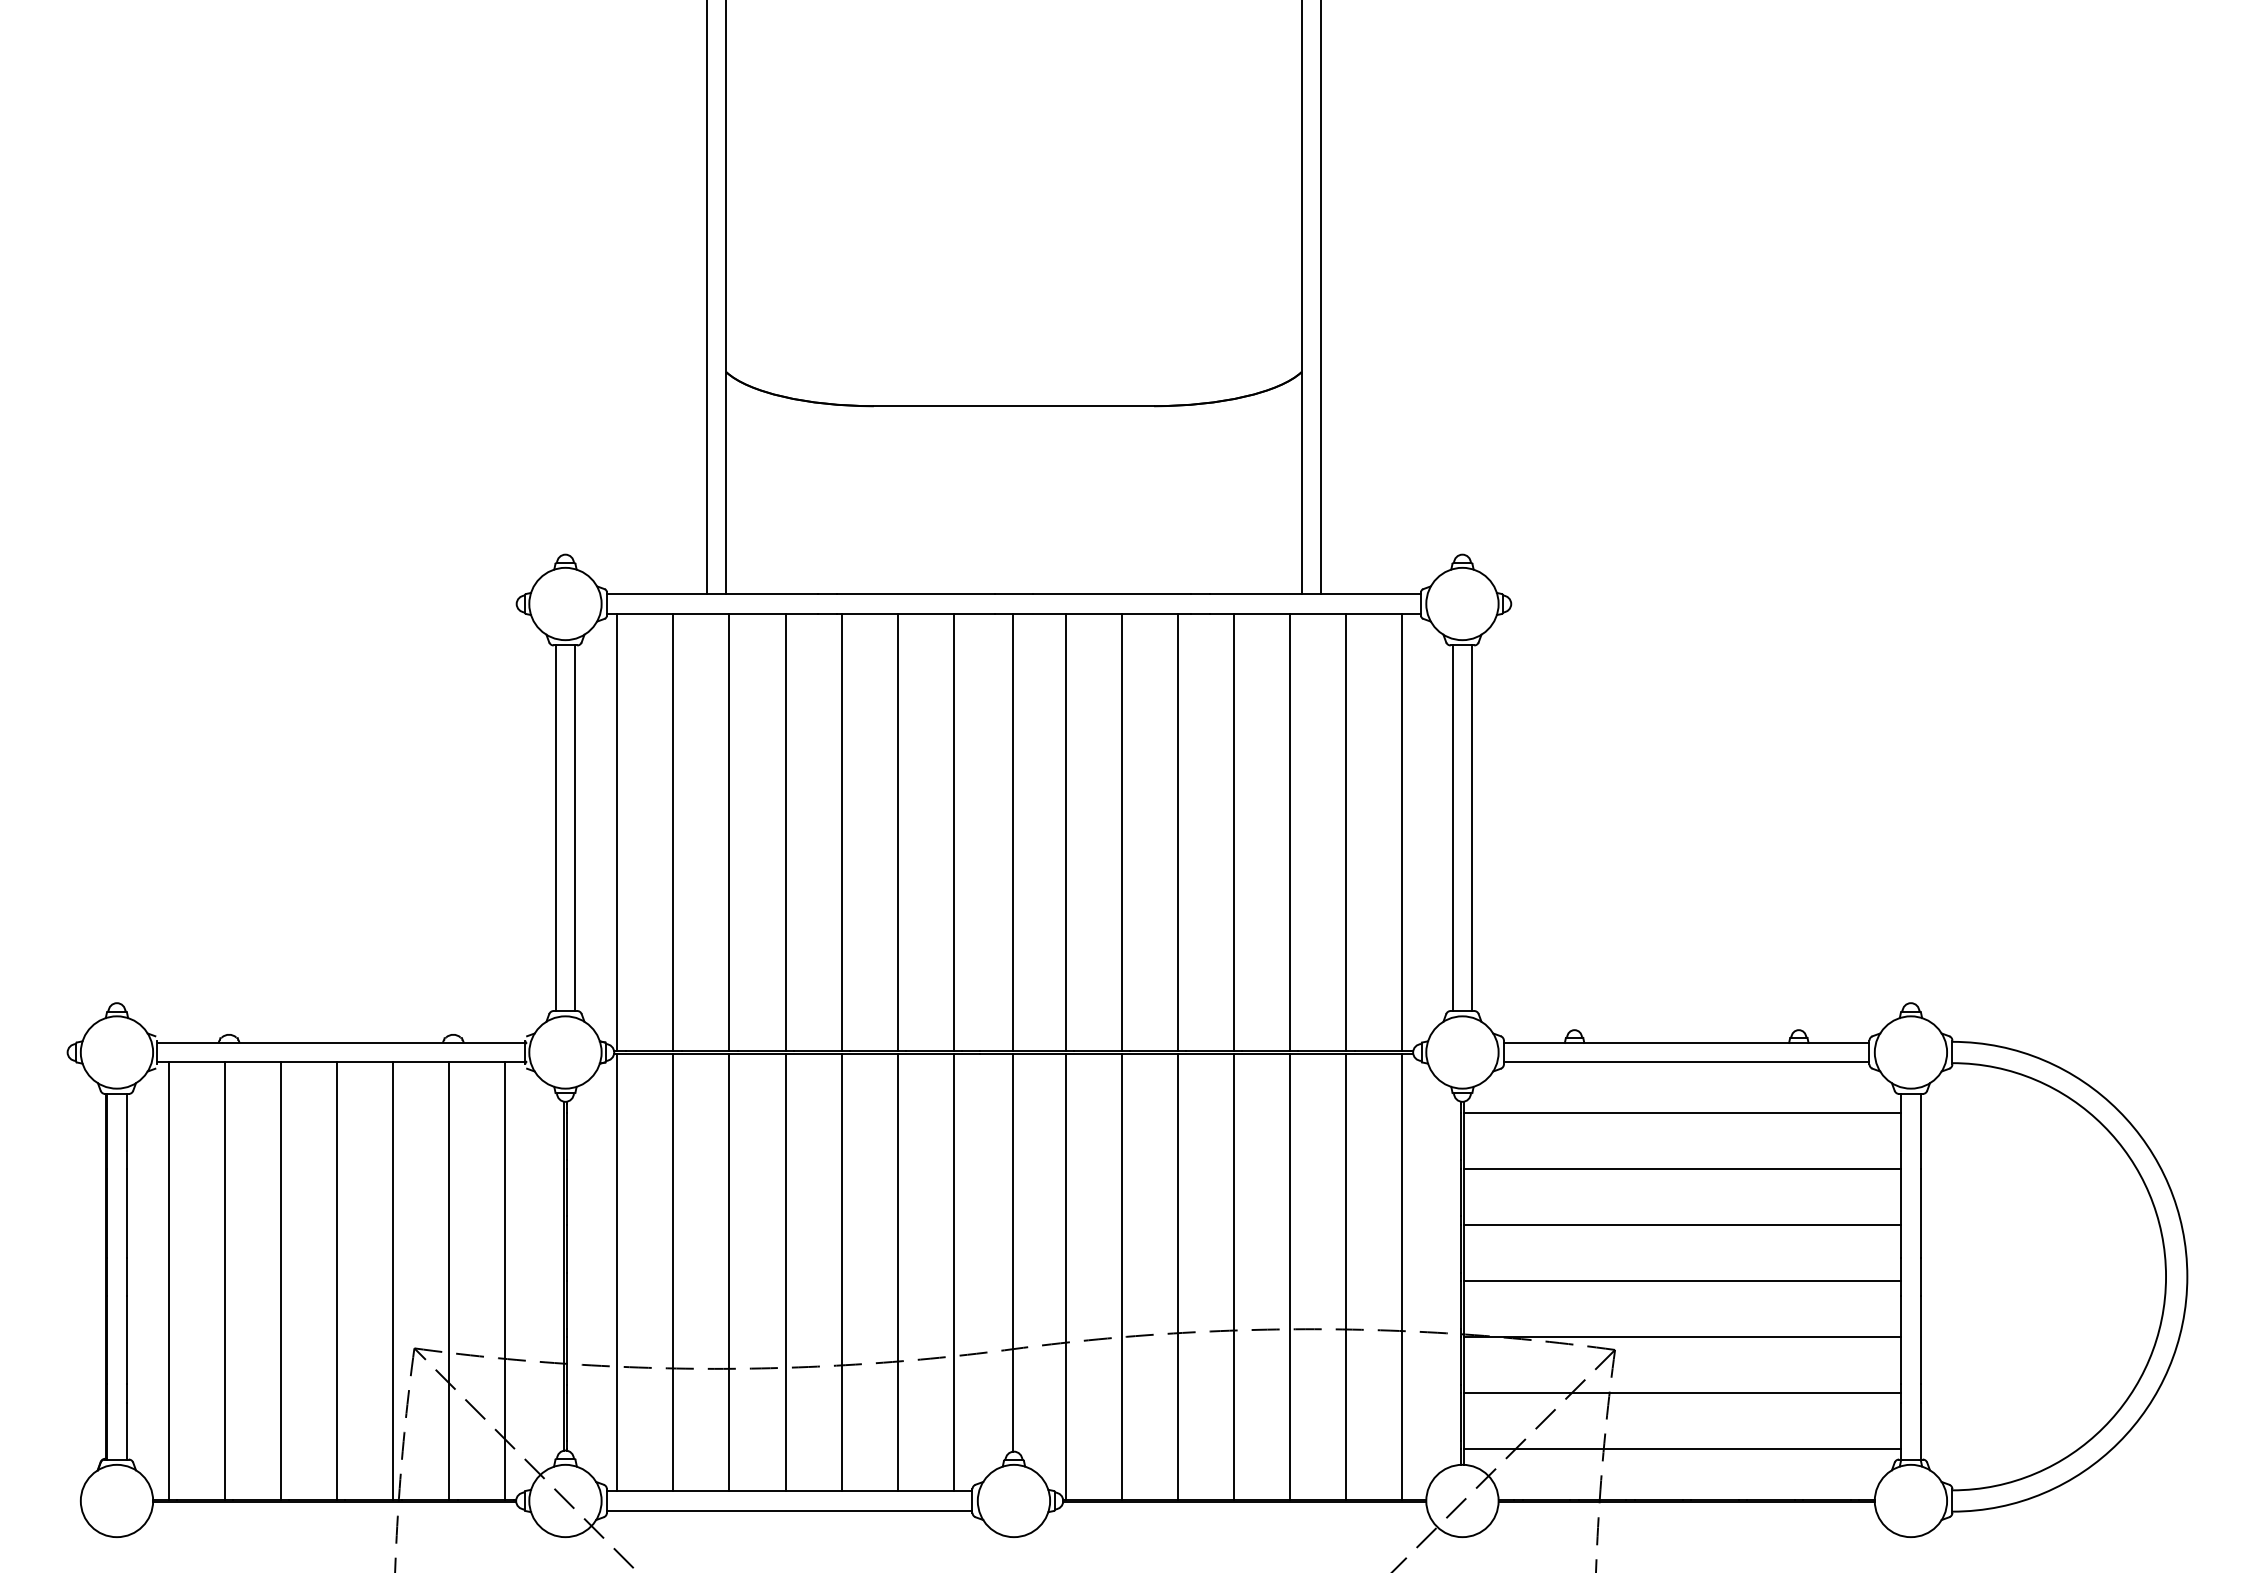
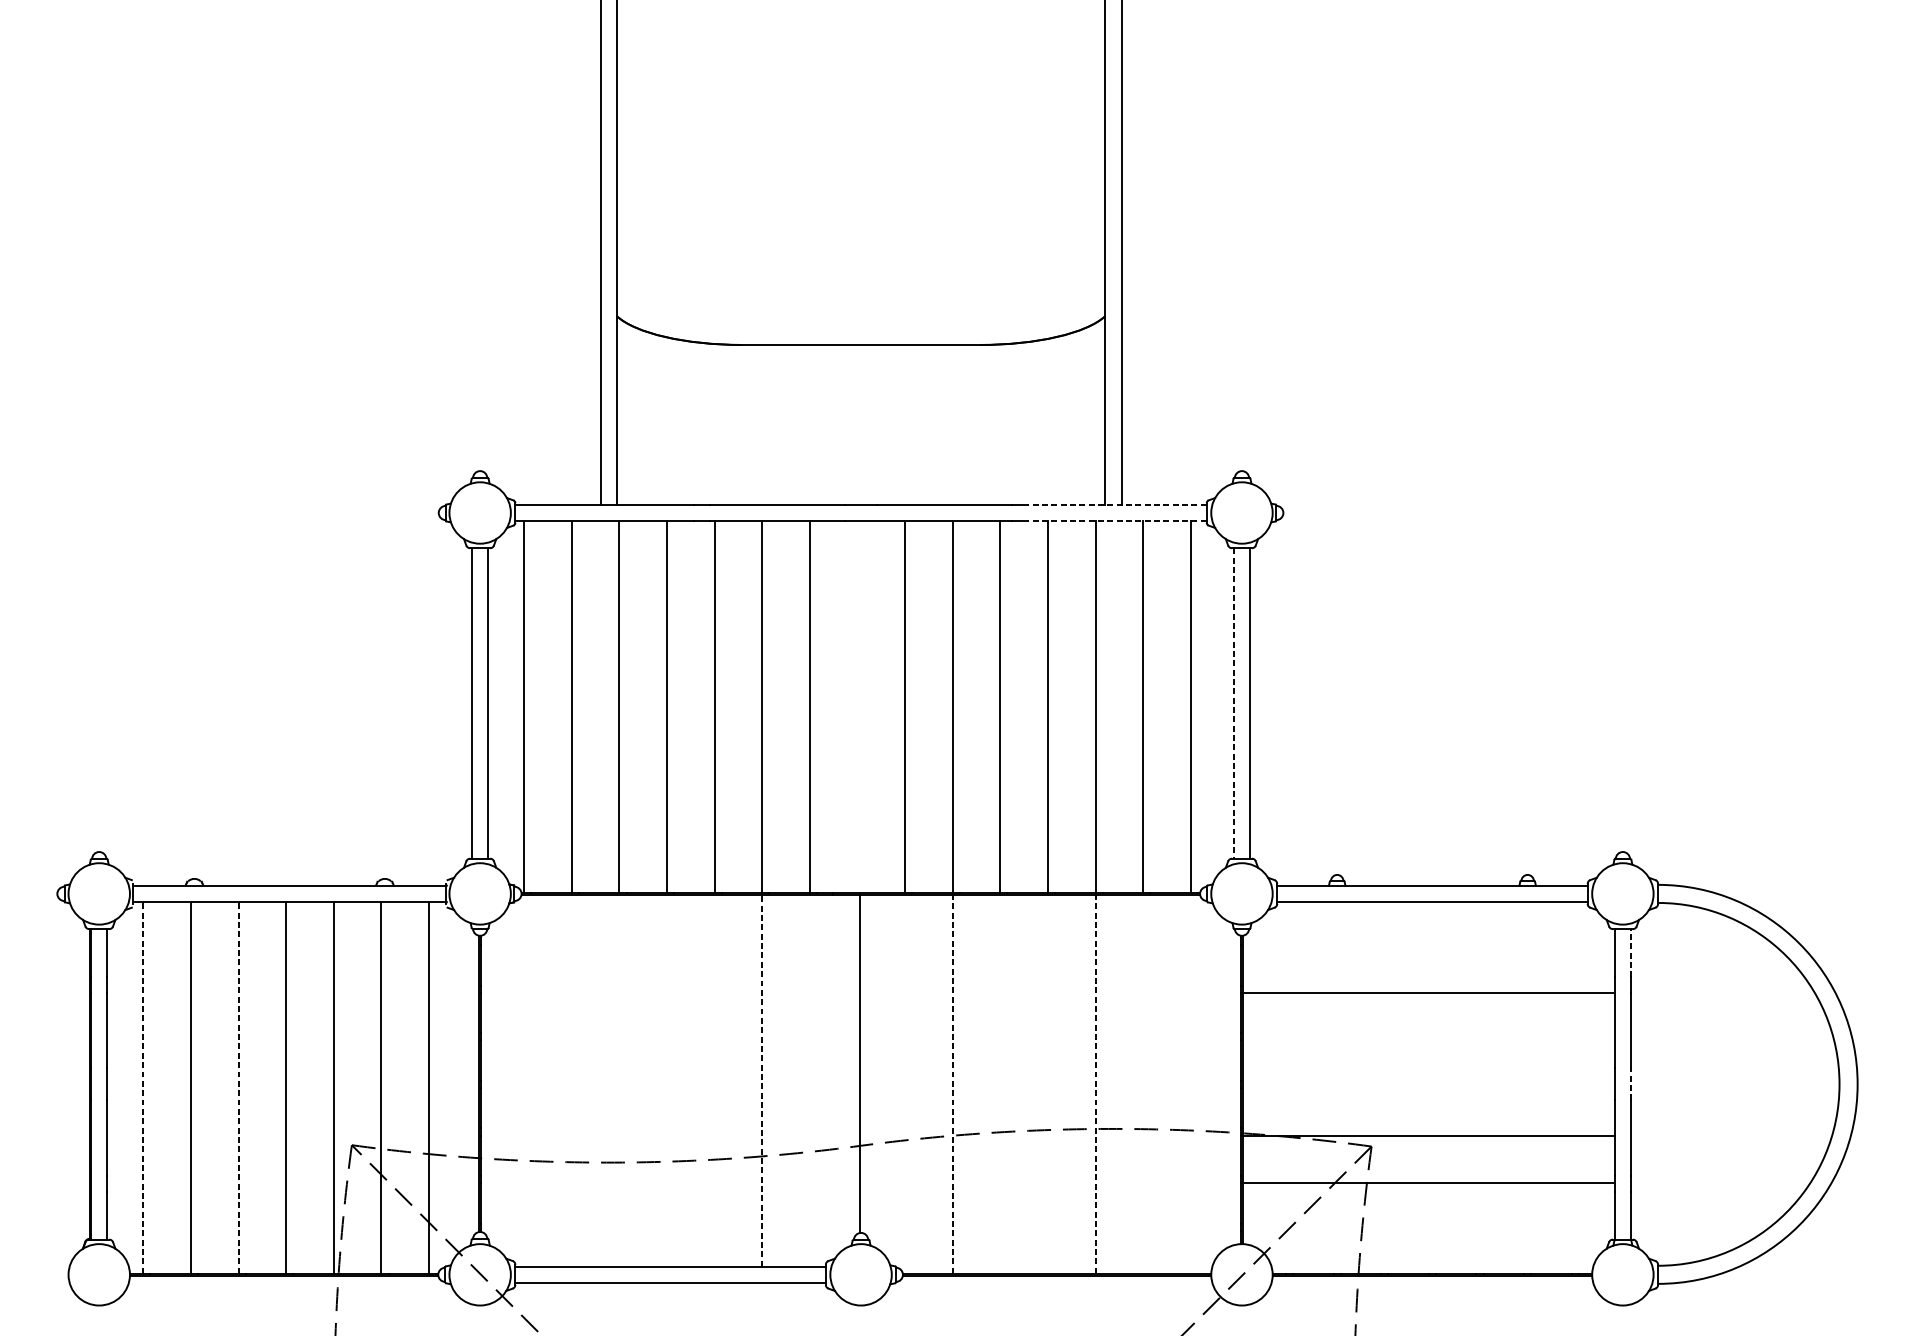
line: (1315, 594) -> (1117, 504), solid -> dashed
line: (1315, 613) -> (1117, 521), solid -> dashed
line: (1452, 828) -> (1233, 703), solid -> dashed
line: (1012, 832) -> (859, 707), removed
line: (1682, 1112) -> (1428, 944), removed
line: (1920, 1121) -> (1630, 952), solid -> dashed
line: (1682, 1224) -> (1428, 1039), removed
line: (617, 1272) -> (524, 1080), removed
line: (673, 1272) -> (571, 1080), removed
line: (729, 1272) -> (619, 1080), removed
line: (785, 1272) -> (667, 1080), removed
line: (841, 1272) -> (714, 1080), removed
line: (897, 1272) -> (762, 1080), solid -> dashed
line: (953, 1272) -> (809, 1080), removed
line: (1065, 1276) -> (904, 1084), removed
line: (1121, 1276) -> (952, 1084), solid -> dashed
line: (1177, 1276) -> (999, 1084), removed
line: (1234, 1276) -> (1048, 1084), removed
line: (1290, 1276) -> (1095, 1084), solid -> dashed
line: (1346, 1276) -> (1143, 1084), removed
line: (1402, 1276) -> (1191, 1084), removed
line: (1920, 1276) -> (1630, 1084), solid -> dashed
line: (168, 1280) -> (143, 1087), solid -> dashed
line: (280, 1280) -> (238, 1087), solid -> dashed
line: (1682, 1280) -> (1428, 1087), removed
line: (1682, 1449) -> (1428, 1231), removed

